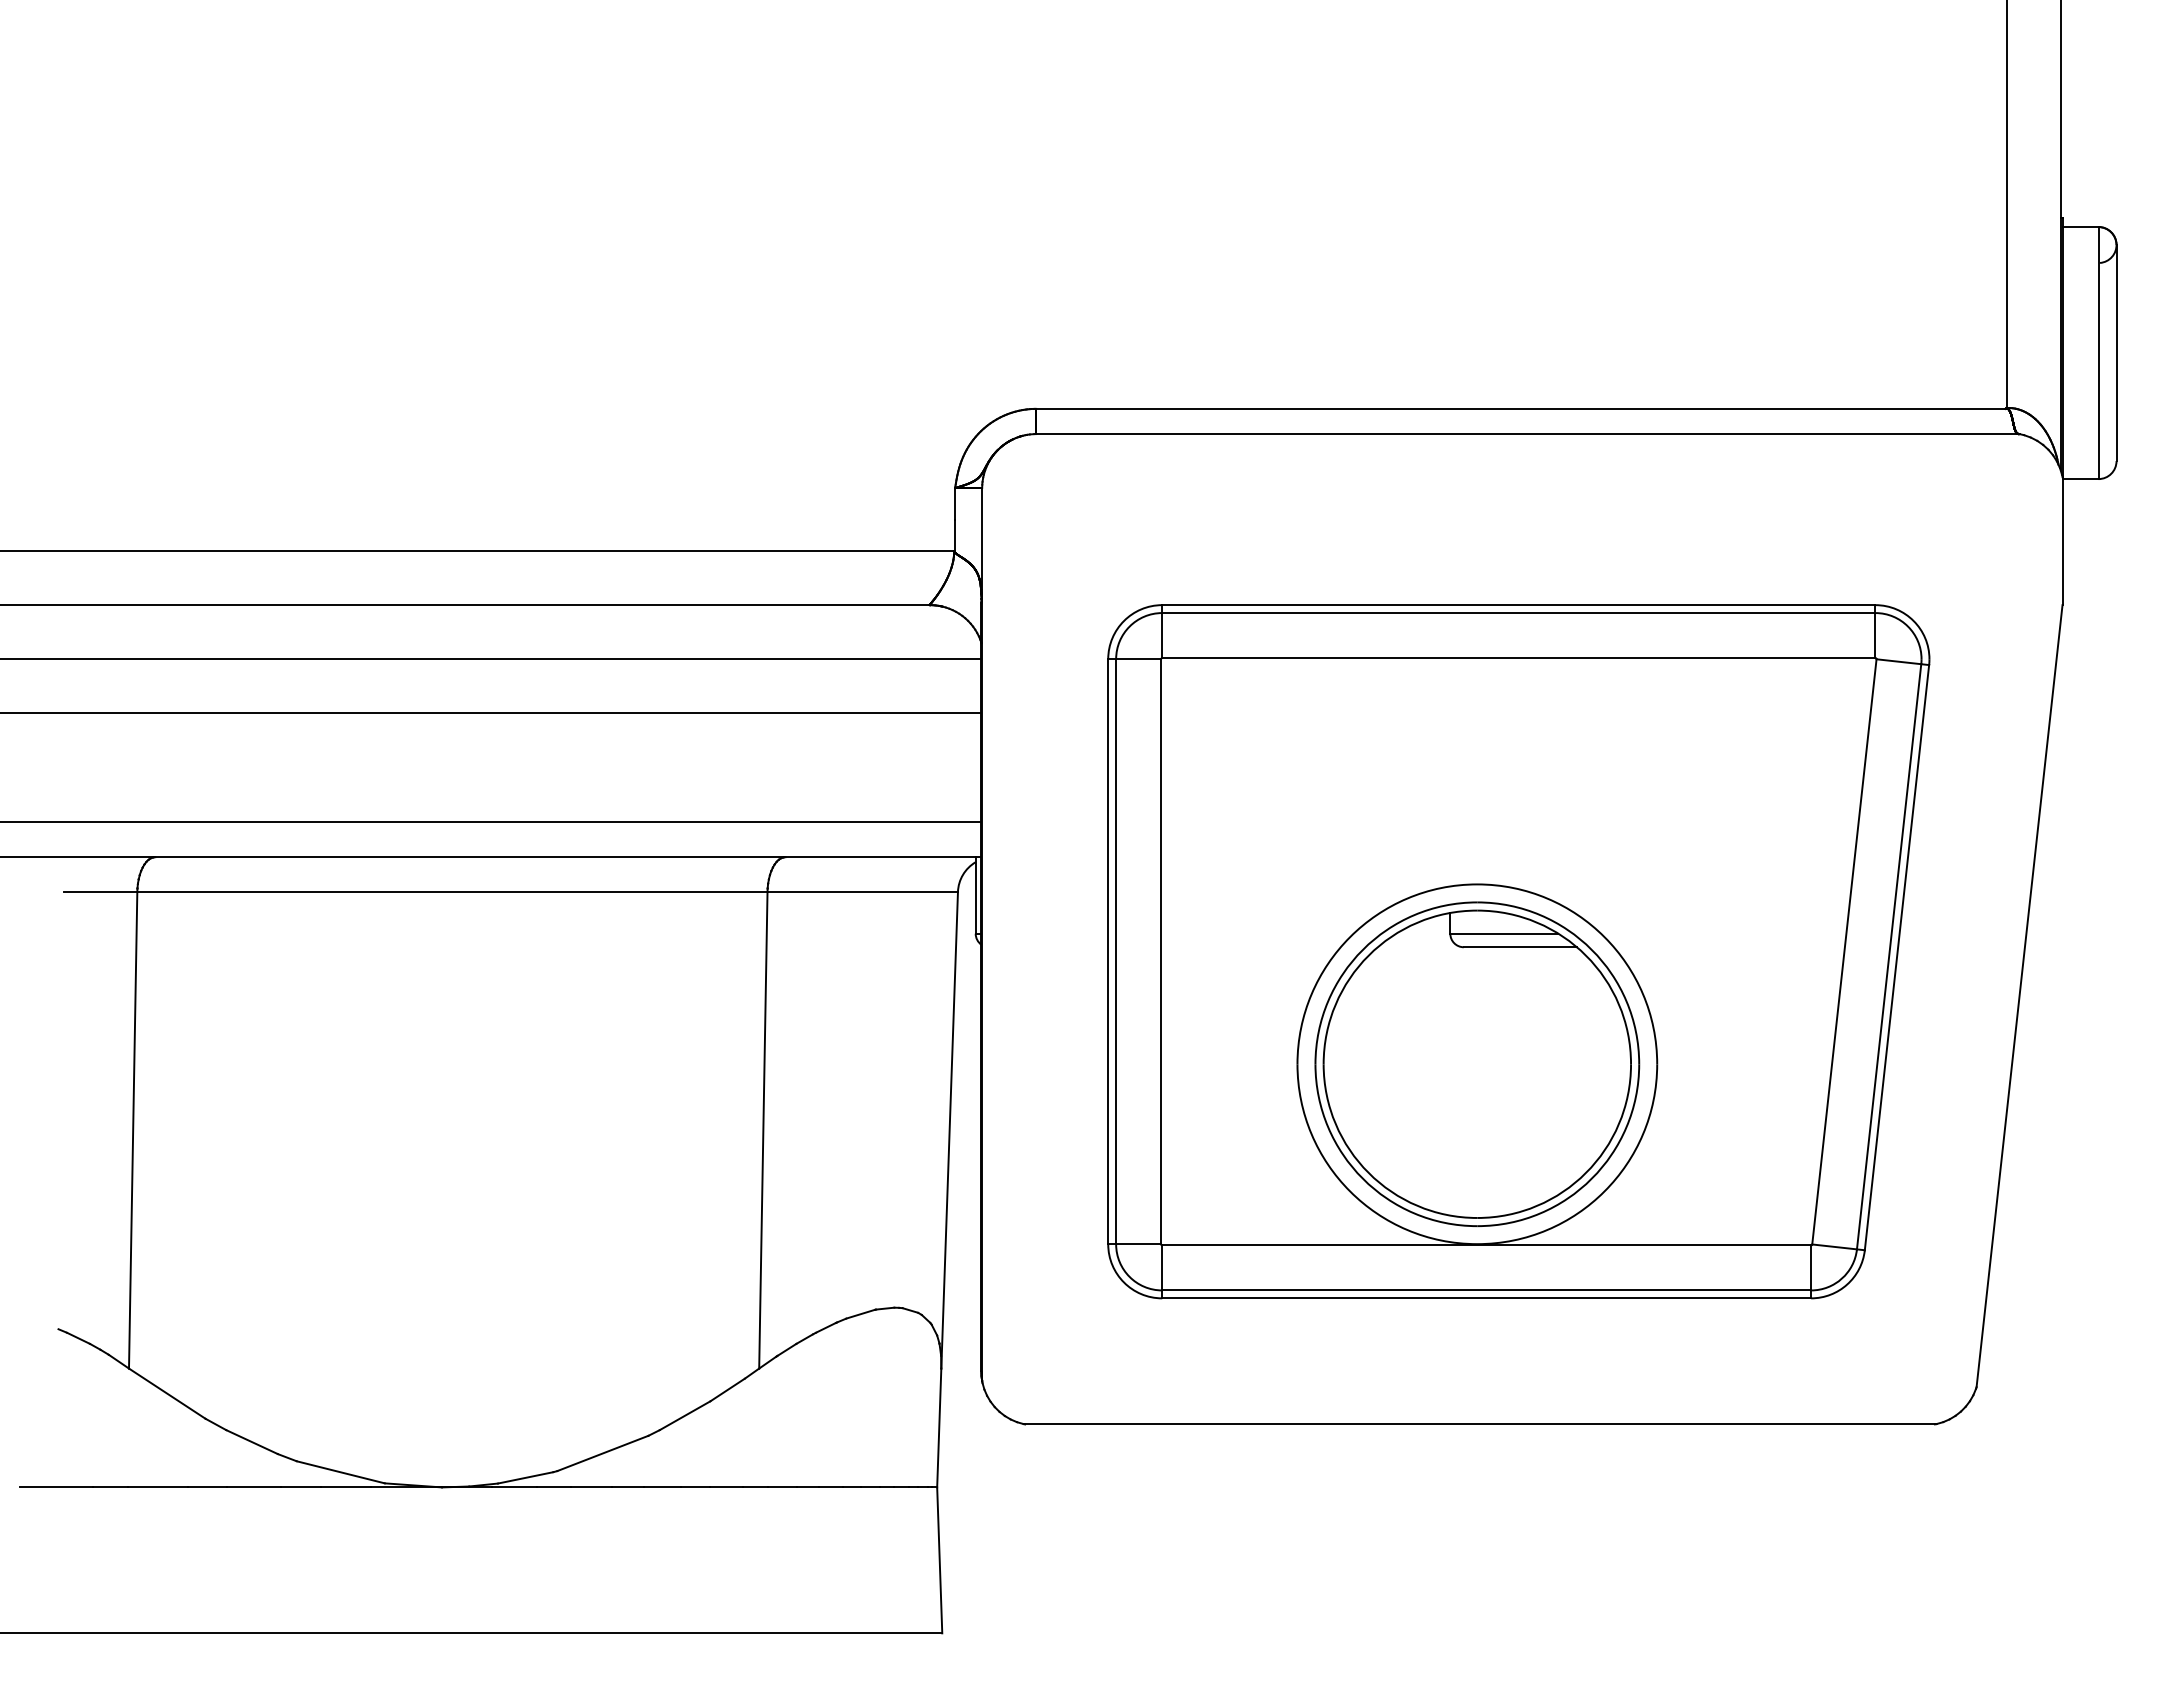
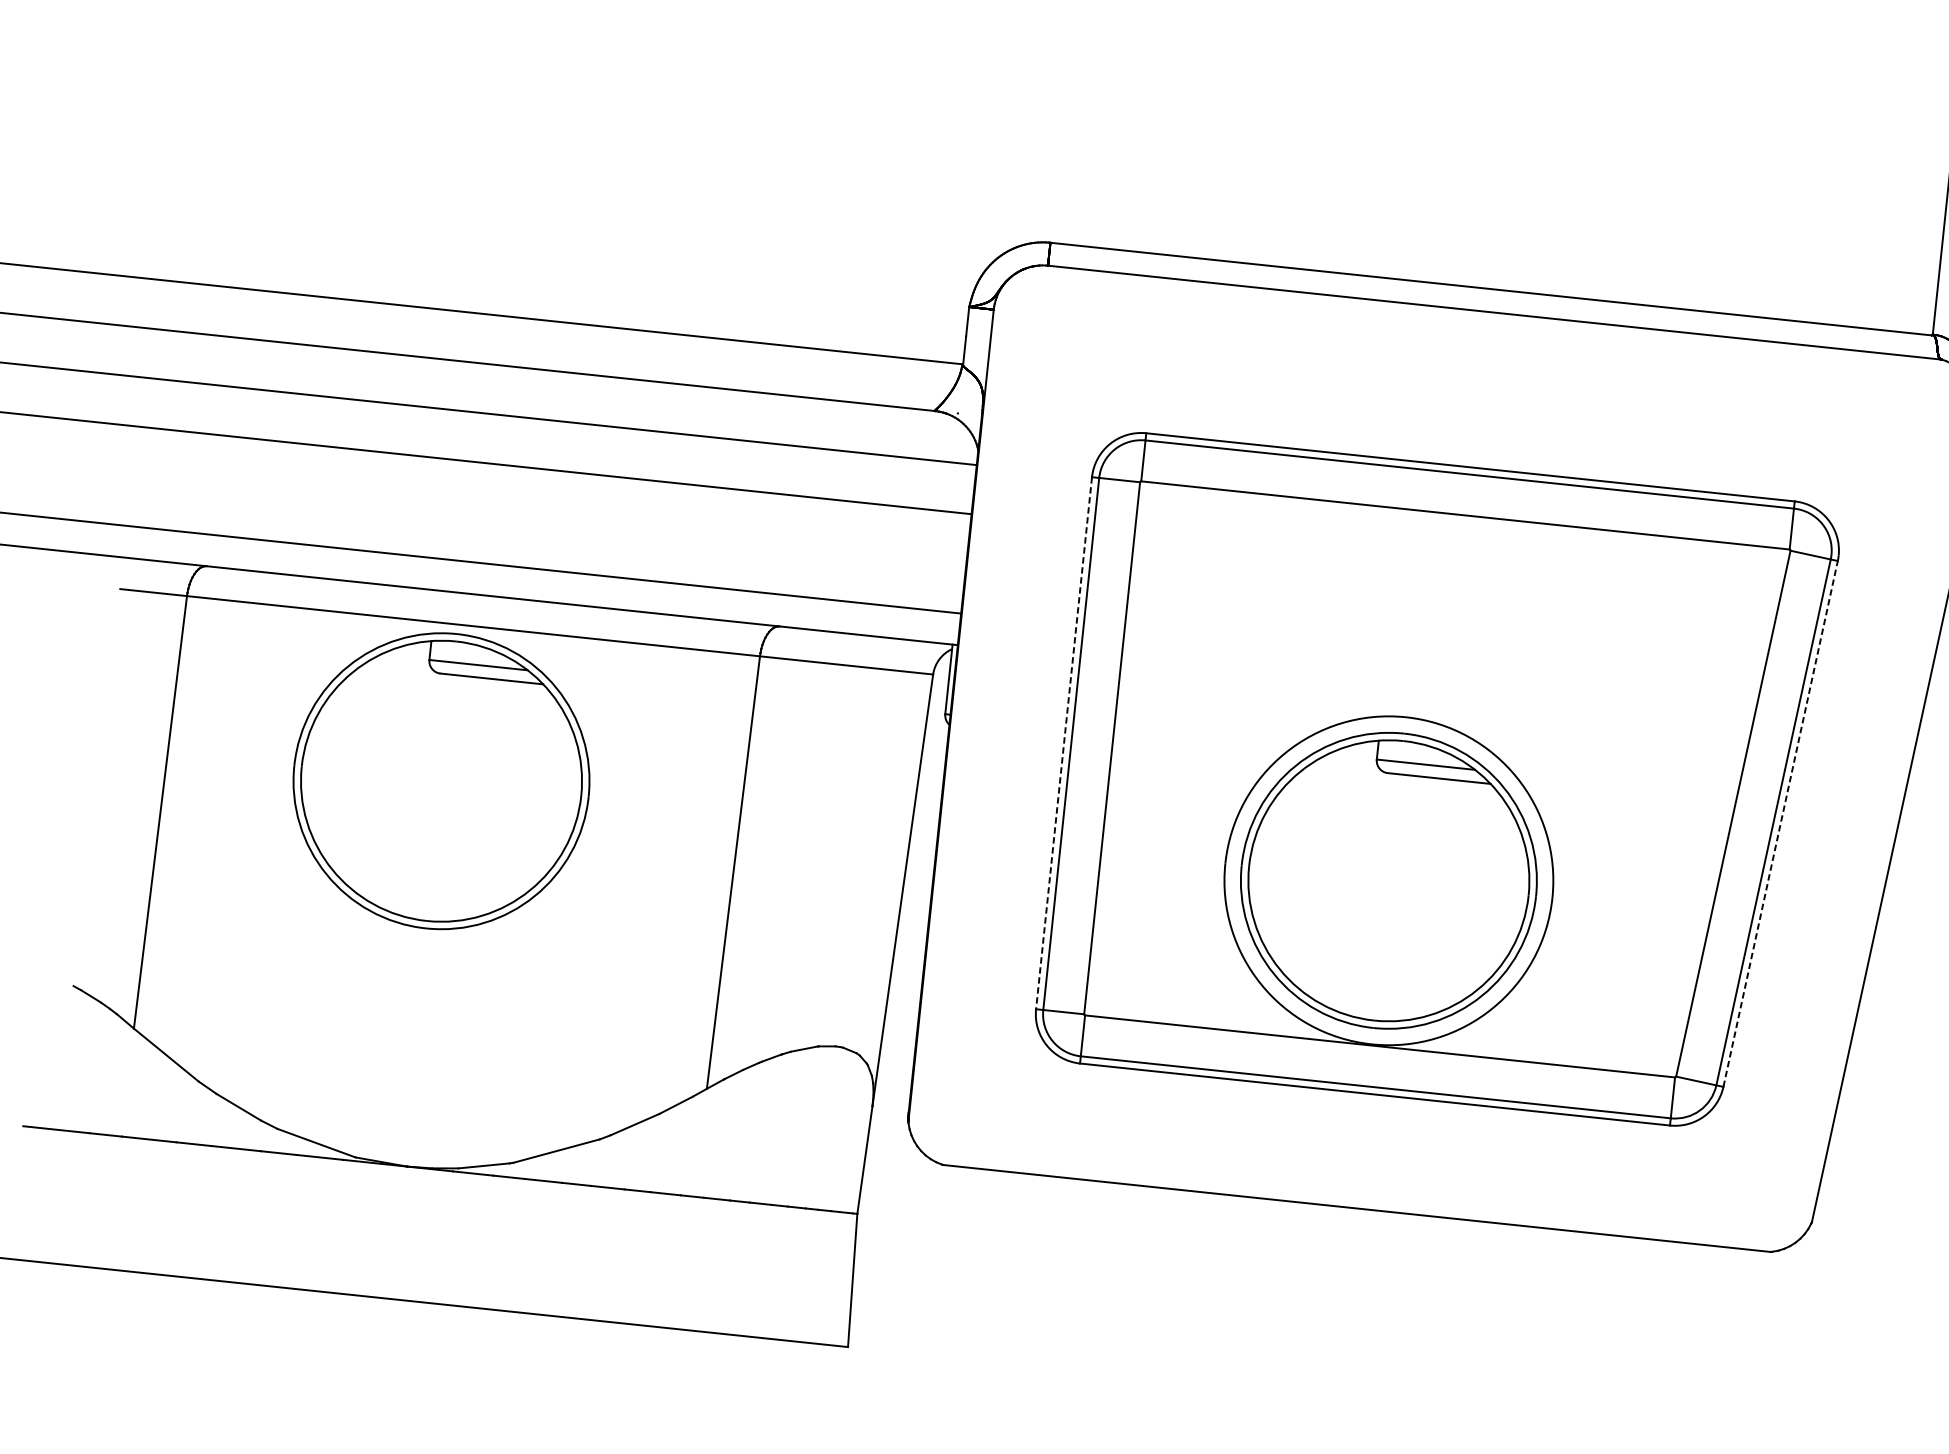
line: (1108, 951) -> (1064, 743), solid -> dashed
line: (1897, 957) -> (1781, 823), solid -> dashed
part: (435, 1064) -> (441, 781), added

